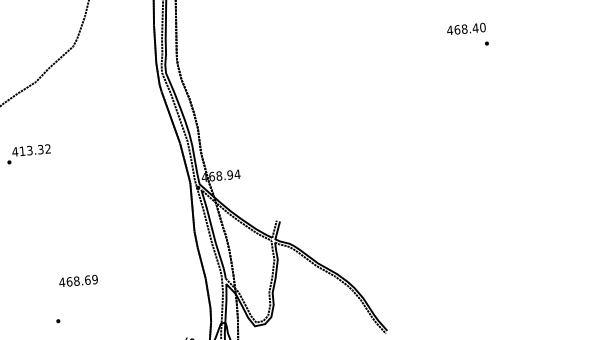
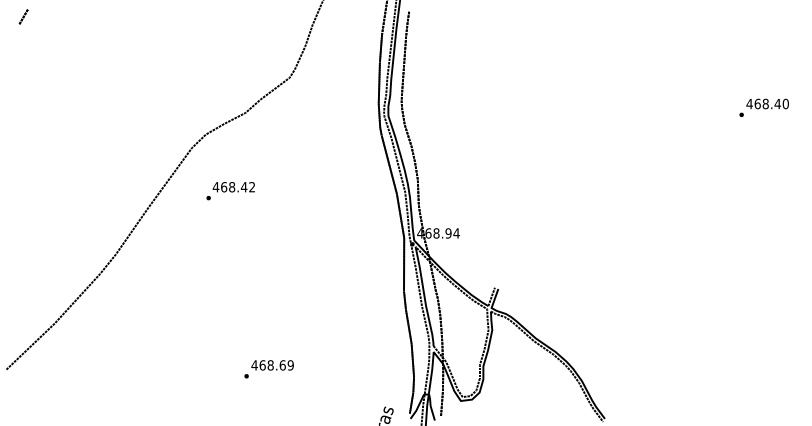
text: (466, 28) -> (767, 103), moved
text: (32, 150) -> (234, 187), 413.32 -> 468.42
text: (78, 281) -> (272, 365), moved

